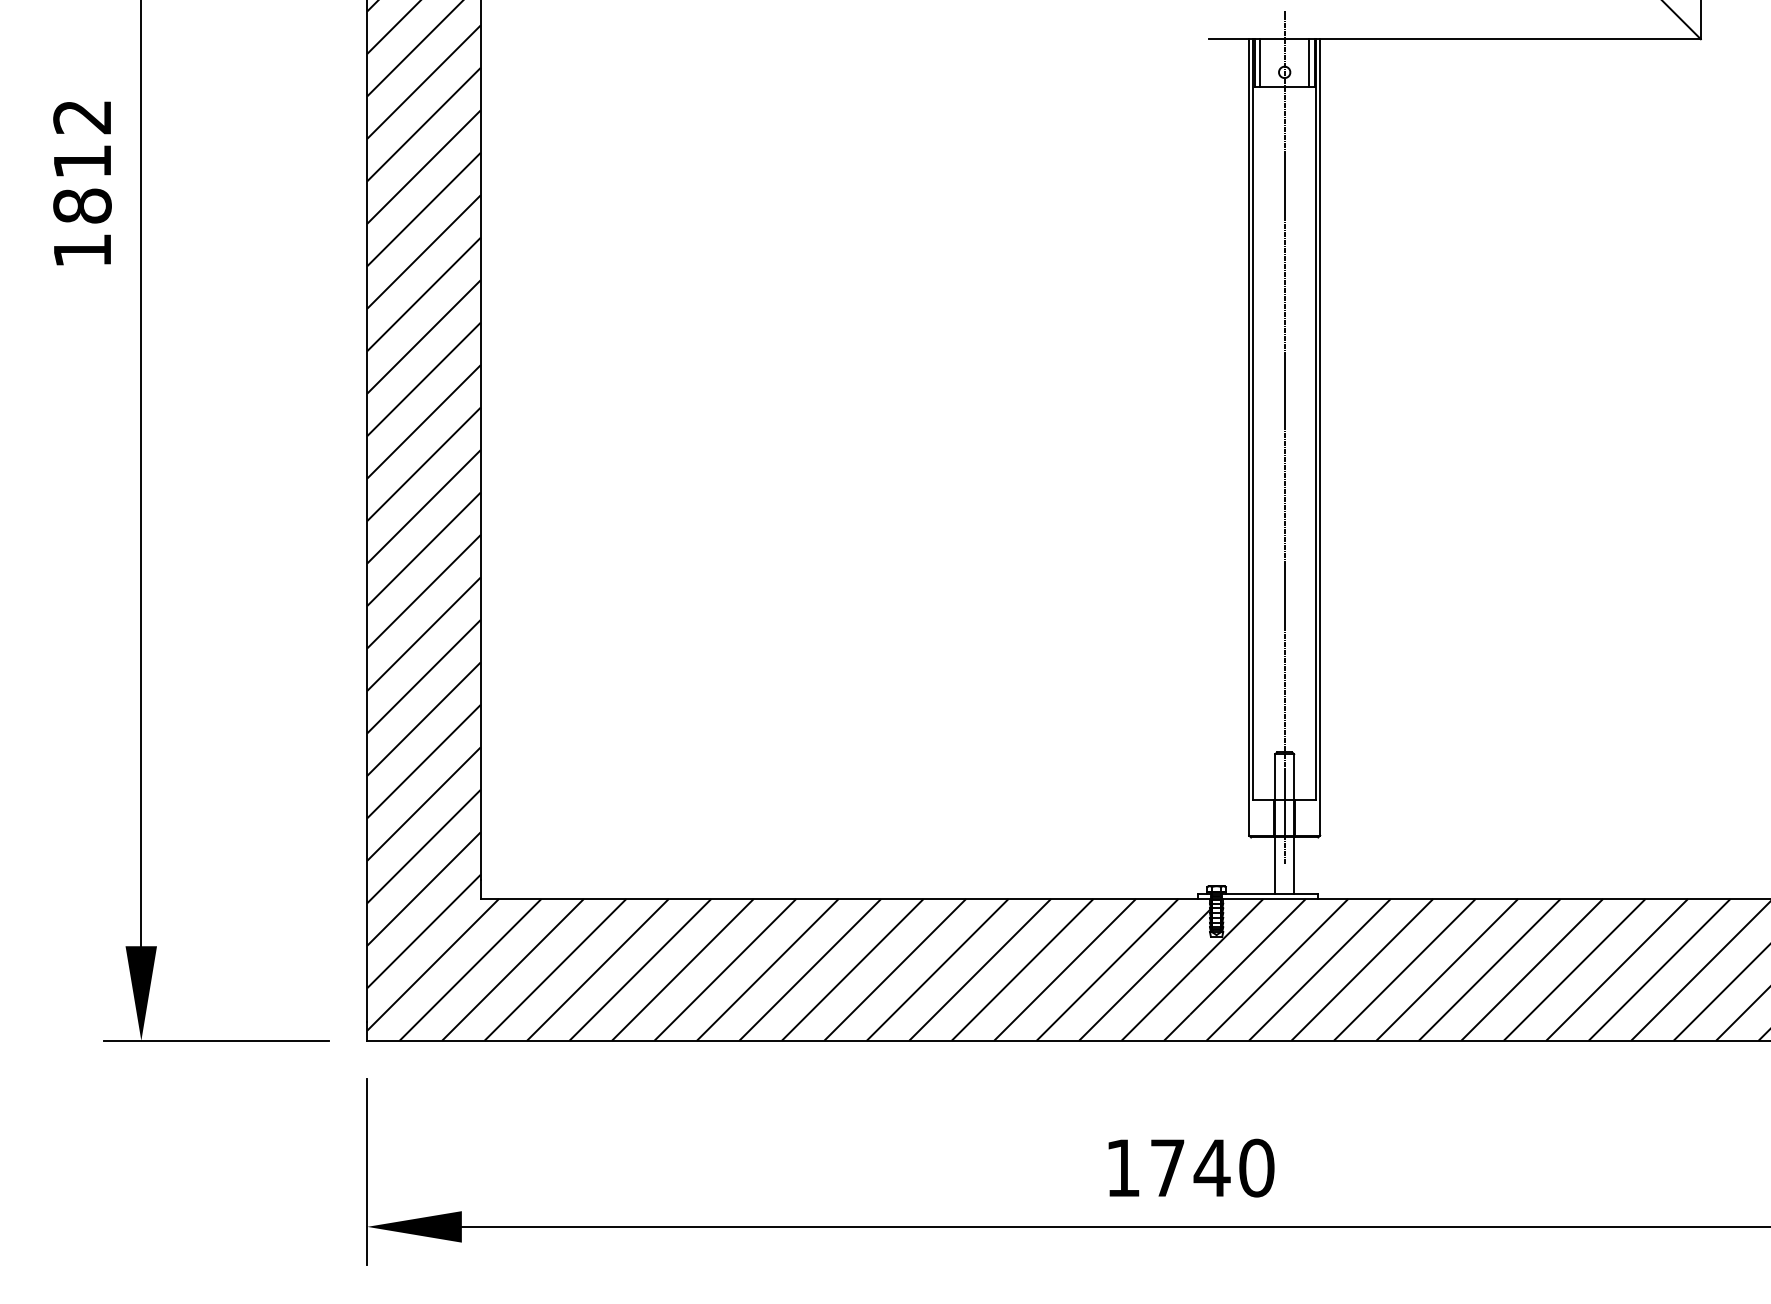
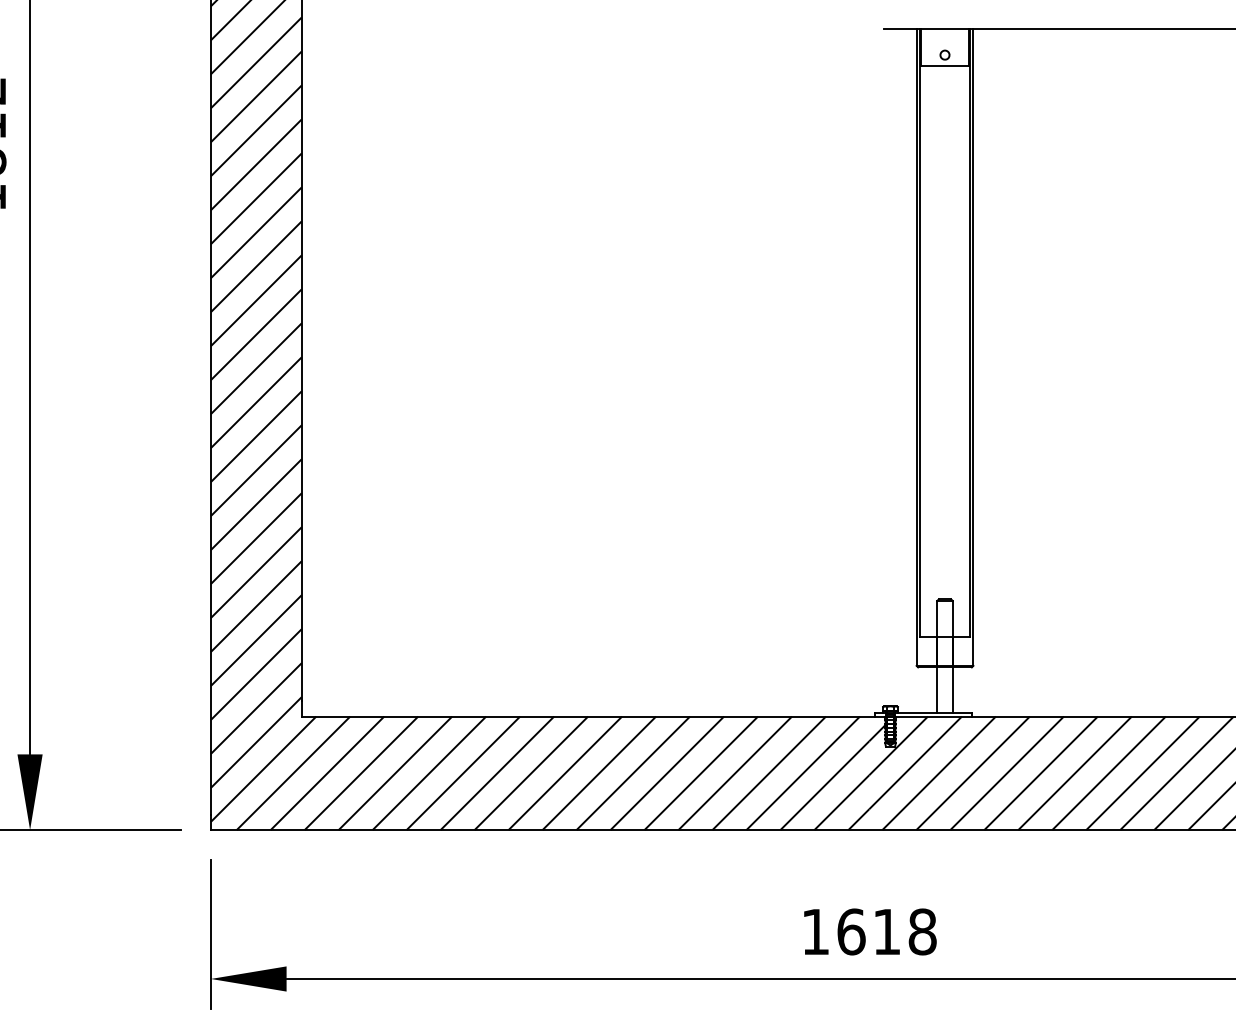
line: (1260, 62) -> (925, 47), removed
line: (1309, 62) -> (964, 47), removed
line: (1284, 436) -> (944, 346), removed
text: (1212, 1167) -> (887, 931), 1740 -> 1618

